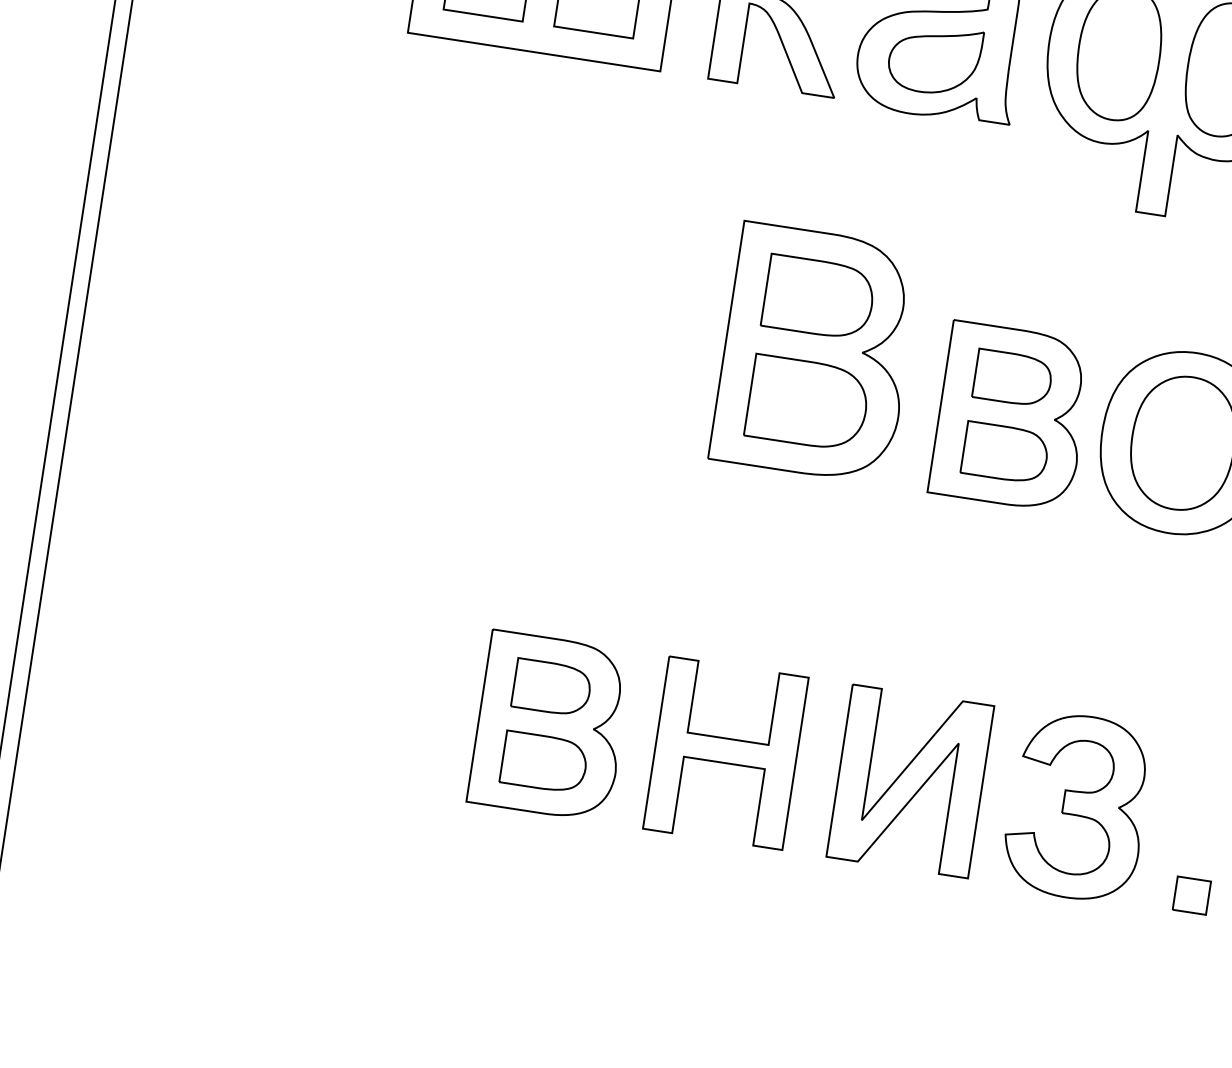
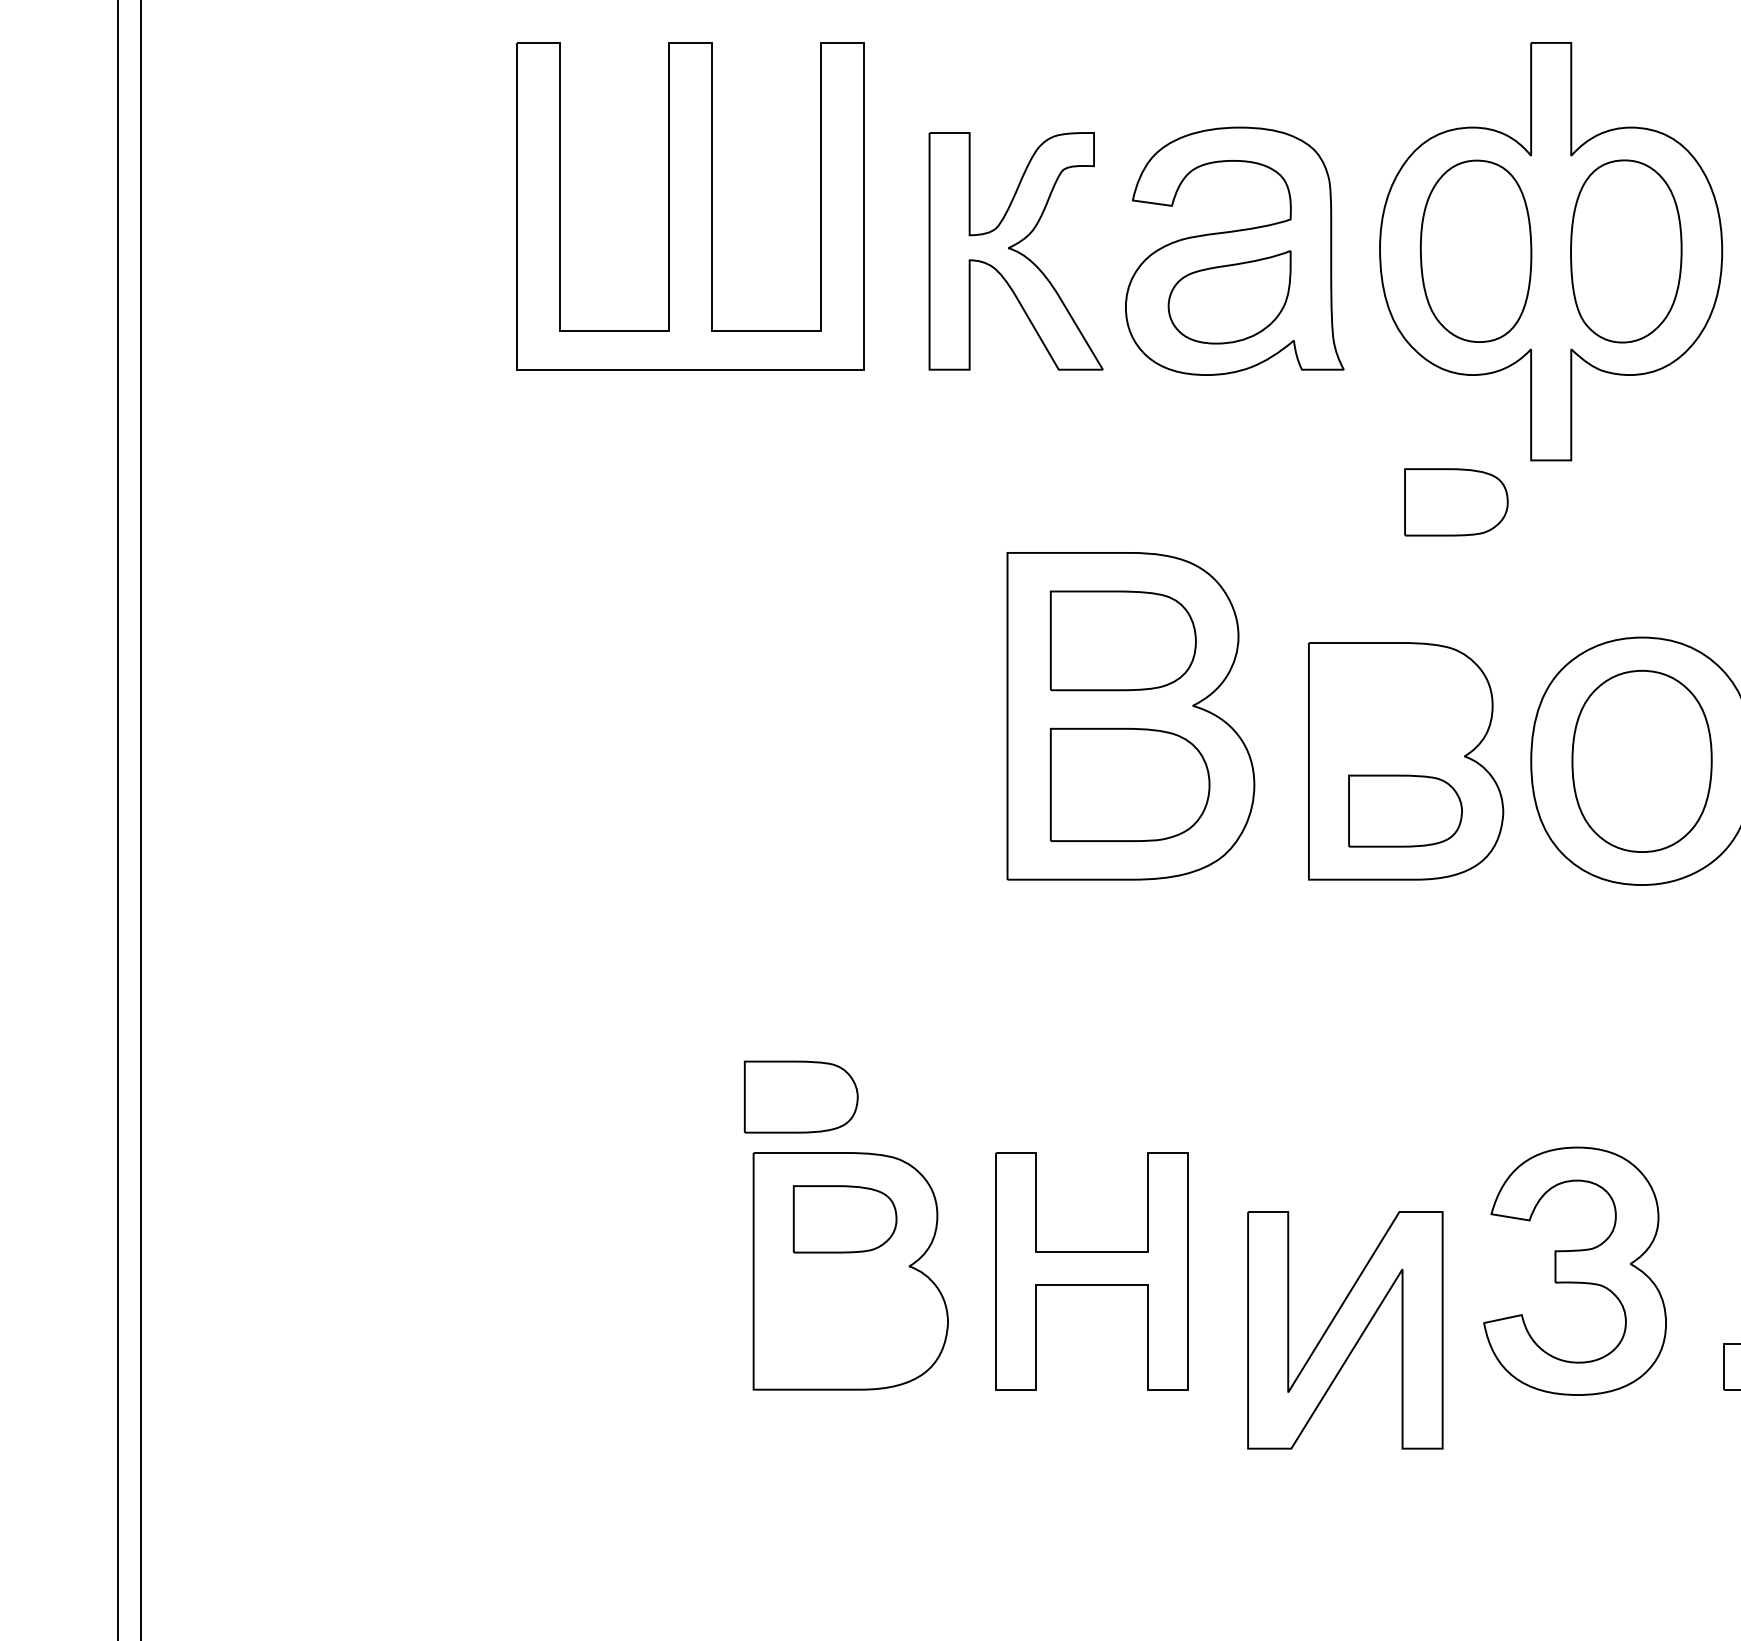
part: (1013, 378) -> (1456, 502), moved
part: (543, 762) -> (800, 1096), moved
part: (910, 781) -> (1345, 1330), moved

